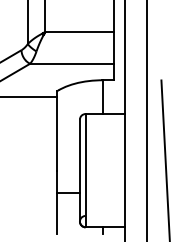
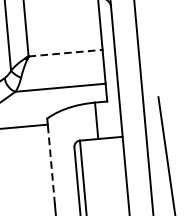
line: (80, 32) -> (66, 53), solid -> dashed
line: (57, 133) -> (51, 164), solid -> dashed

